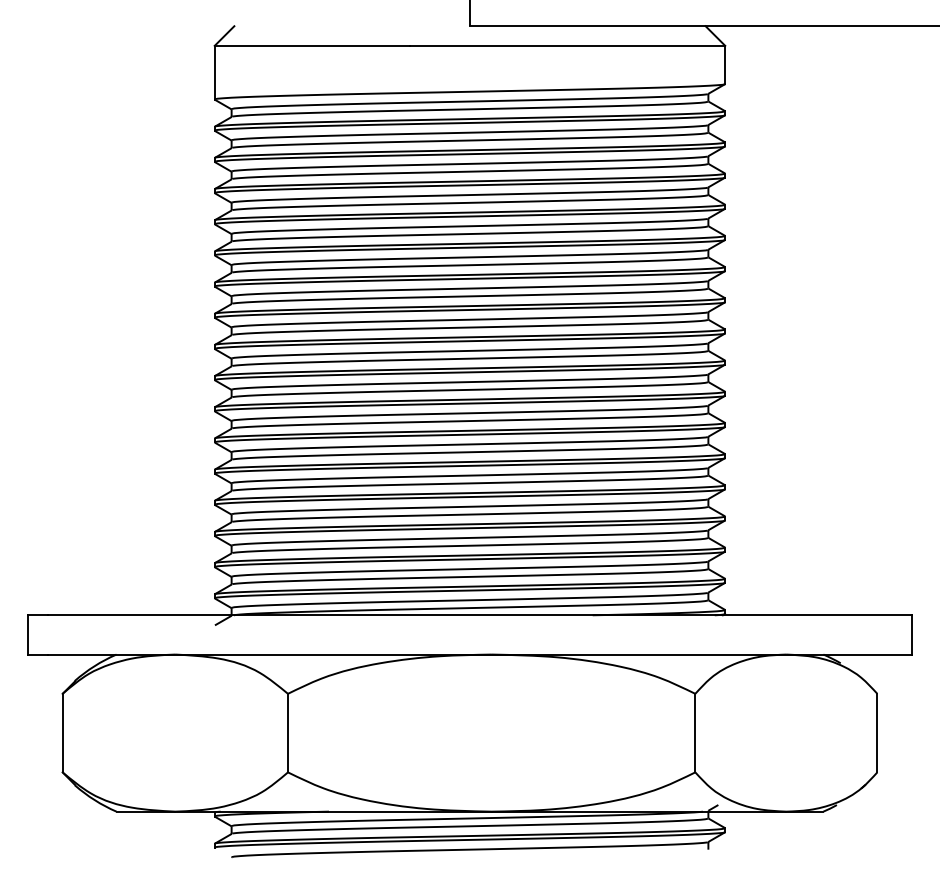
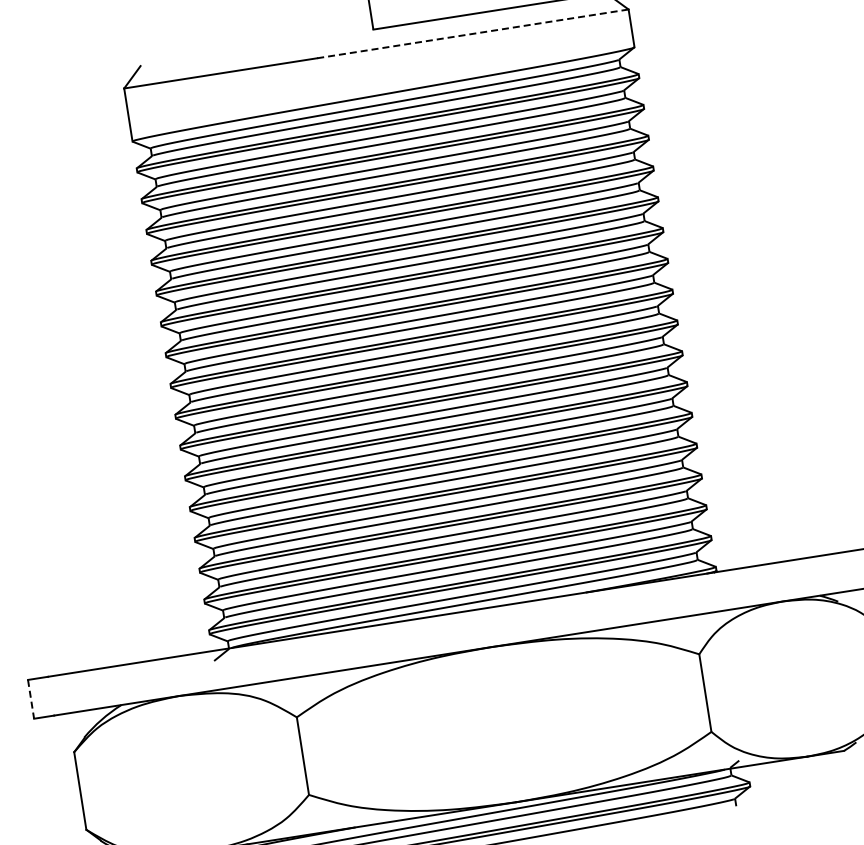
line: (567, 45) -> (472, 33), solid -> dashed
line: (28, 634) -> (31, 698), solid -> dashed

